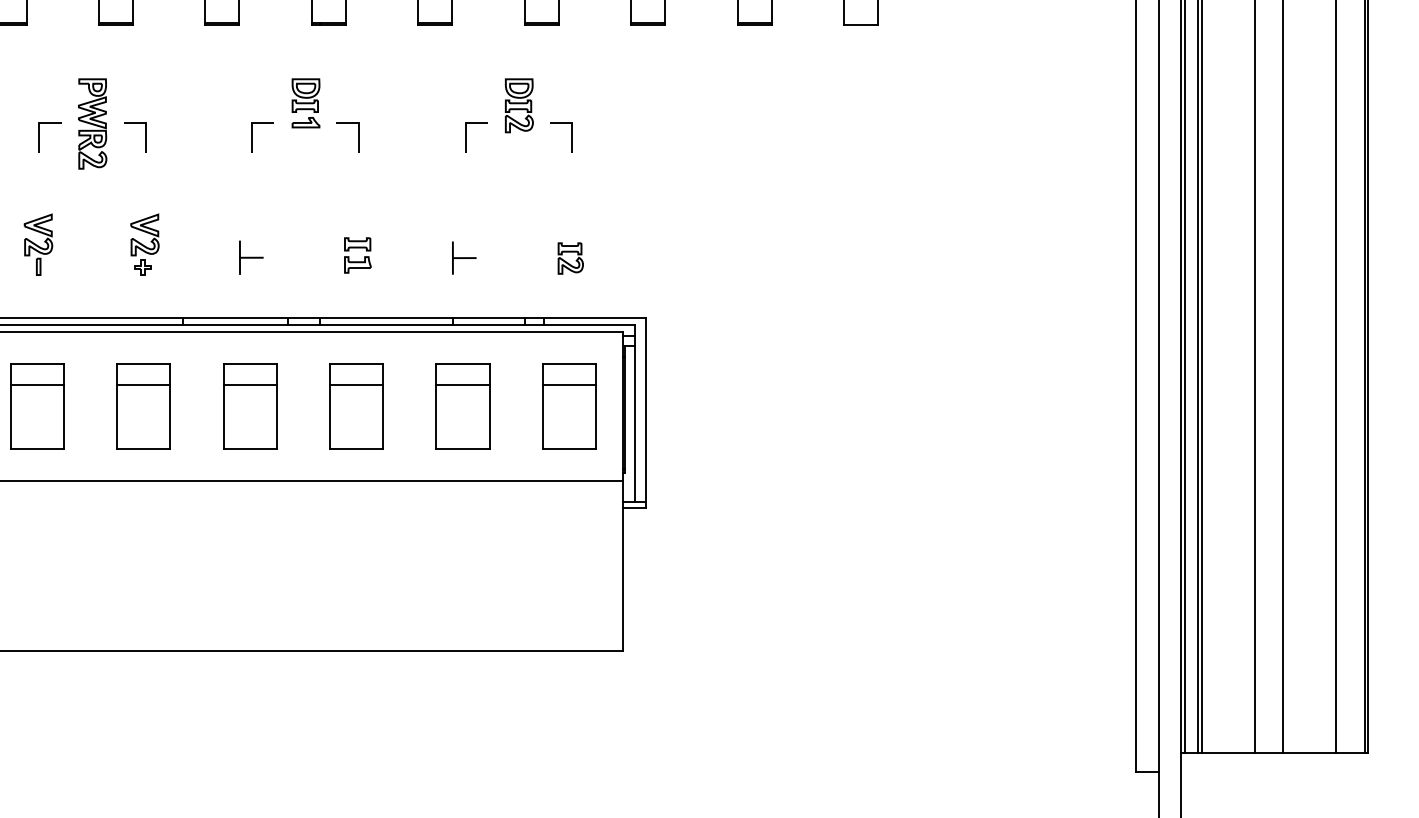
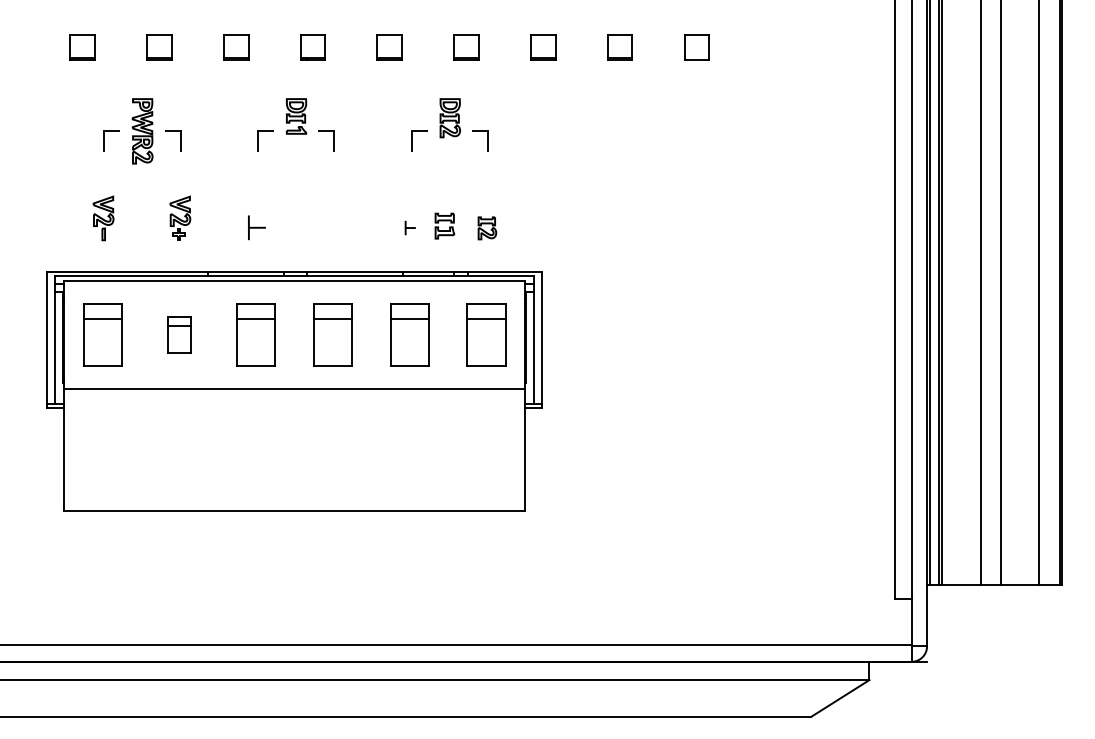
part: (357, 254) -> (444, 225), moved
part: (464, 257) -> (410, 227), size x0.6
part: (143, 405) -> (179, 334), size x0.6

